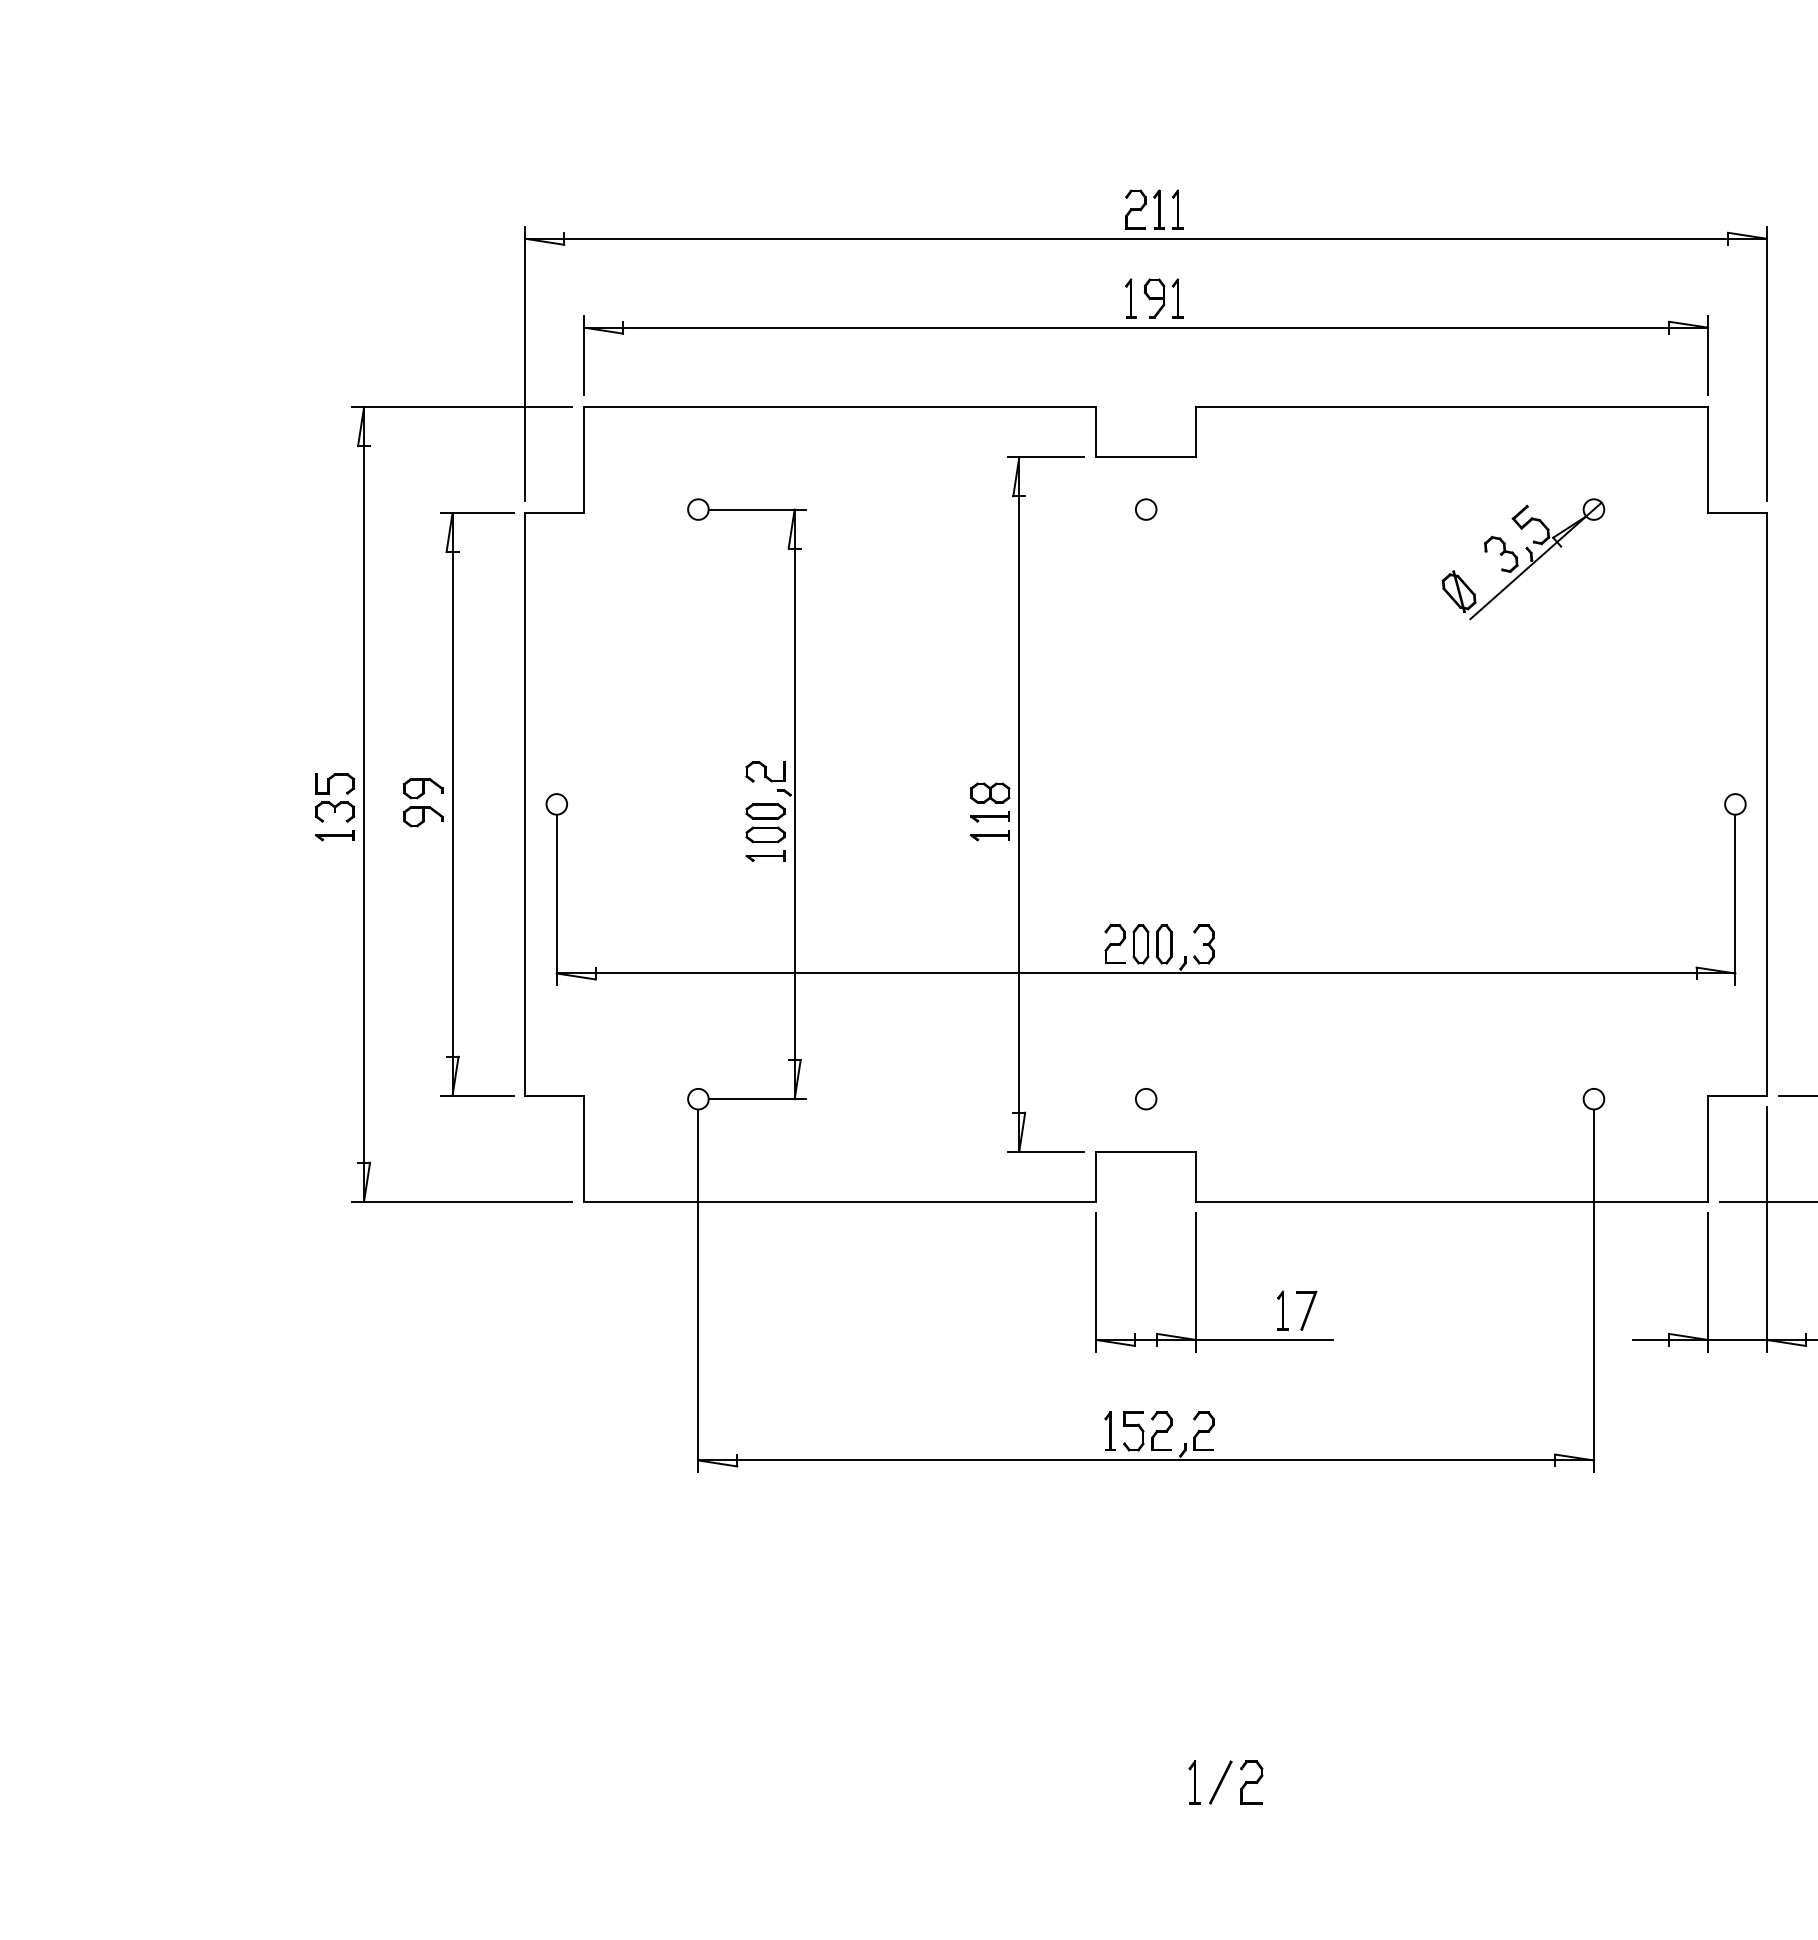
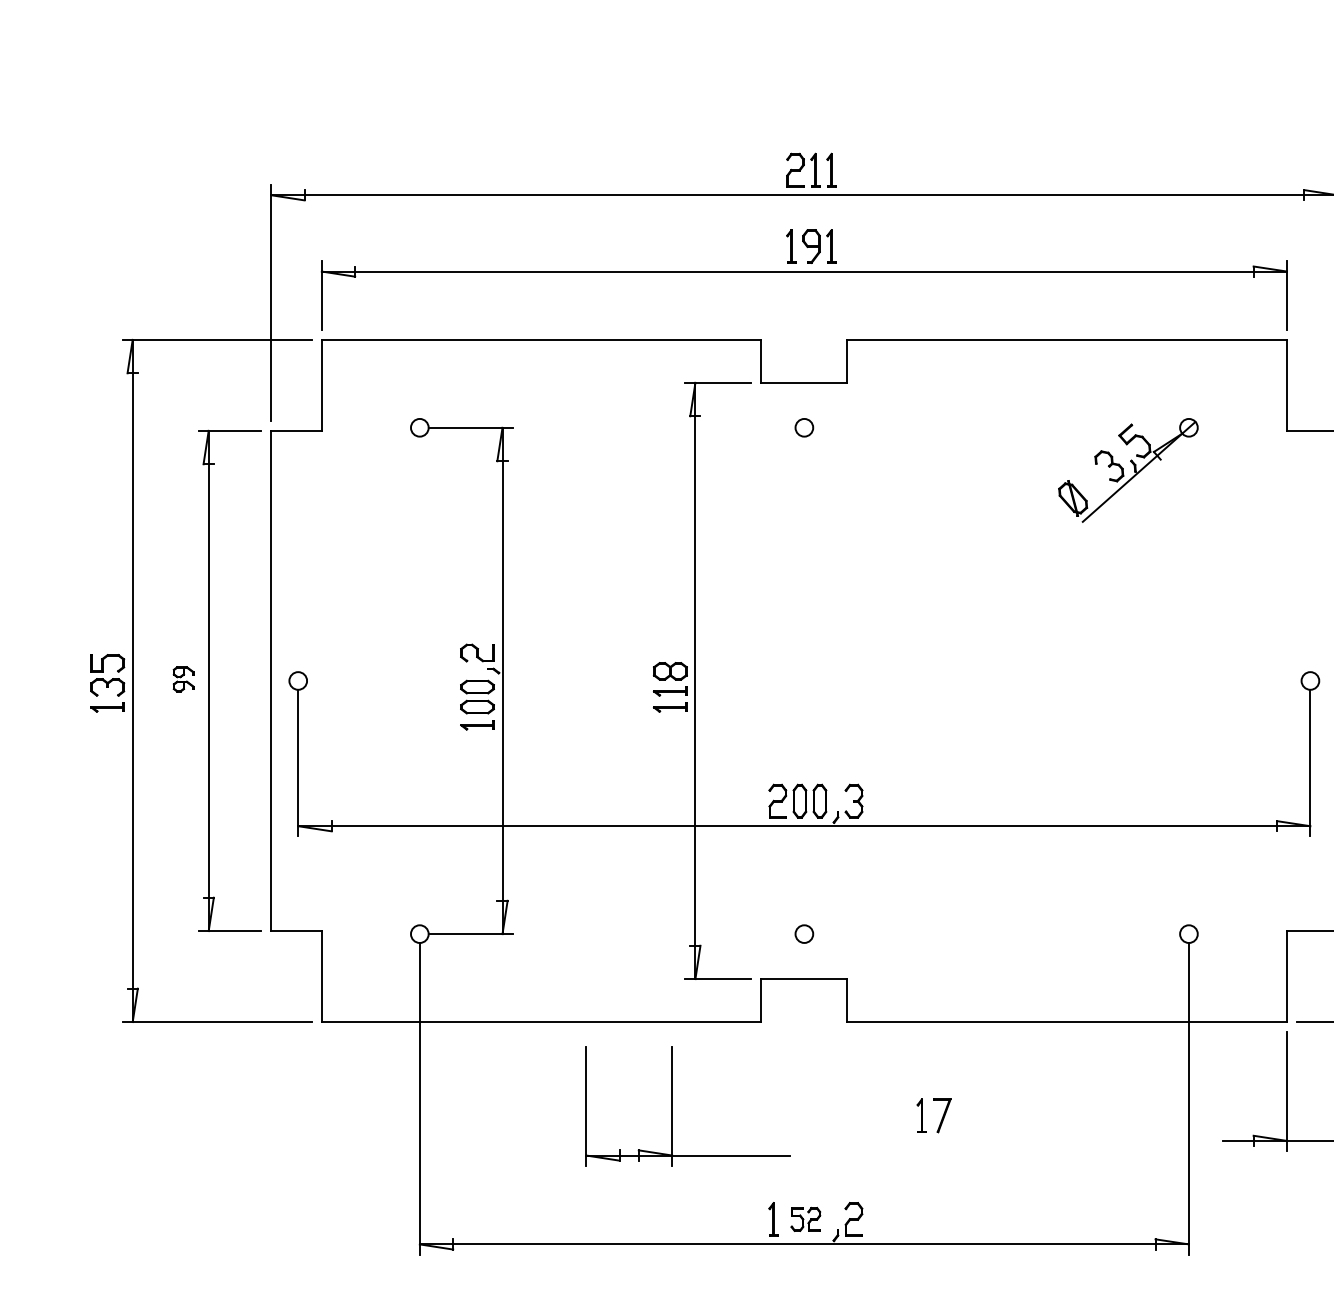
part: (423, 802) -> (183, 679), size x0.6
part: (1196, 1282) -> (672, 1106), moved
part: (1147, 1431) -> (805, 1219), size x0.7

